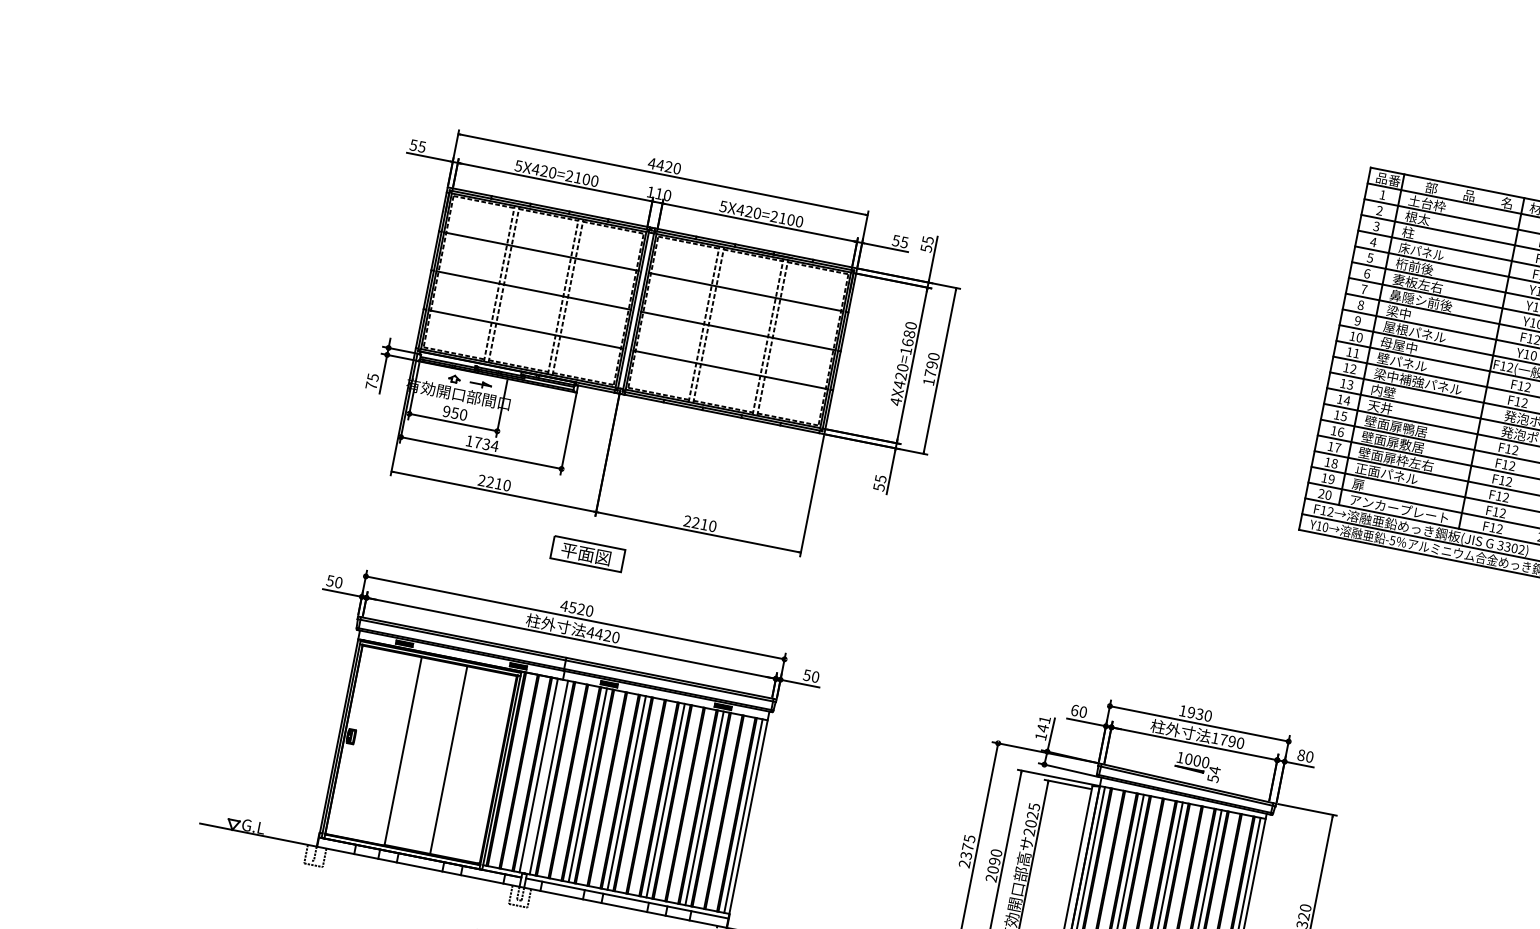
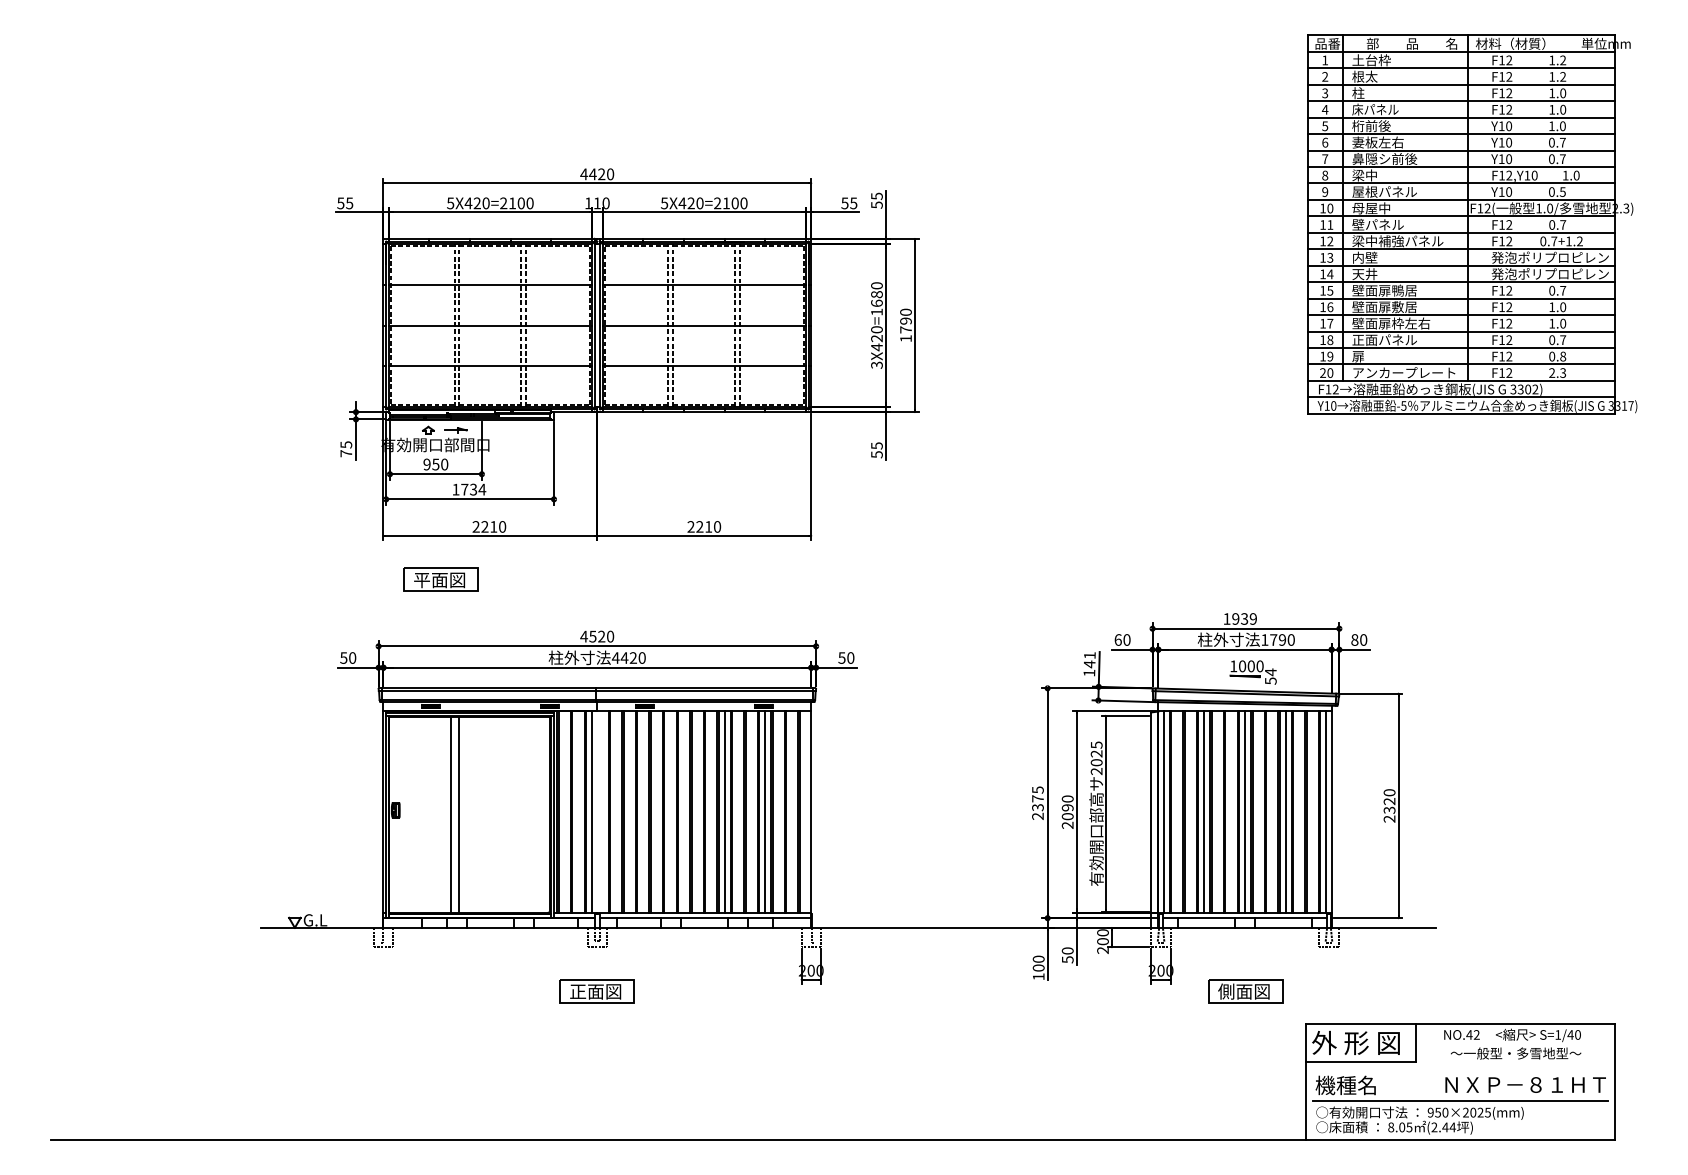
text: (895, 401) -> (876, 365), 4X420=1680 -> 3X420=1680
part: (587, 553) -> (440, 579), moved
text: (1207, 715) -> (1252, 618), 1930 -> 1939
line: (448, 760) -> (458, 814), moved
line: (548, 777) -> (602, 812), removed
line: (587, 785) -> (643, 812), removed
line: (627, 793) -> (684, 812), removed
line: (742, 816) -> (805, 812), removed

